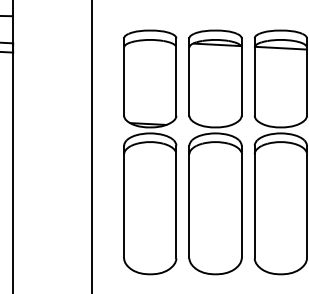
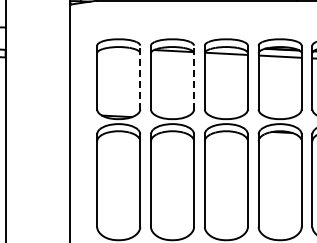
line: (176, 76) -> (140, 77), solid -> dashed
line: (242, 76) -> (194, 77), solid -> dashed

